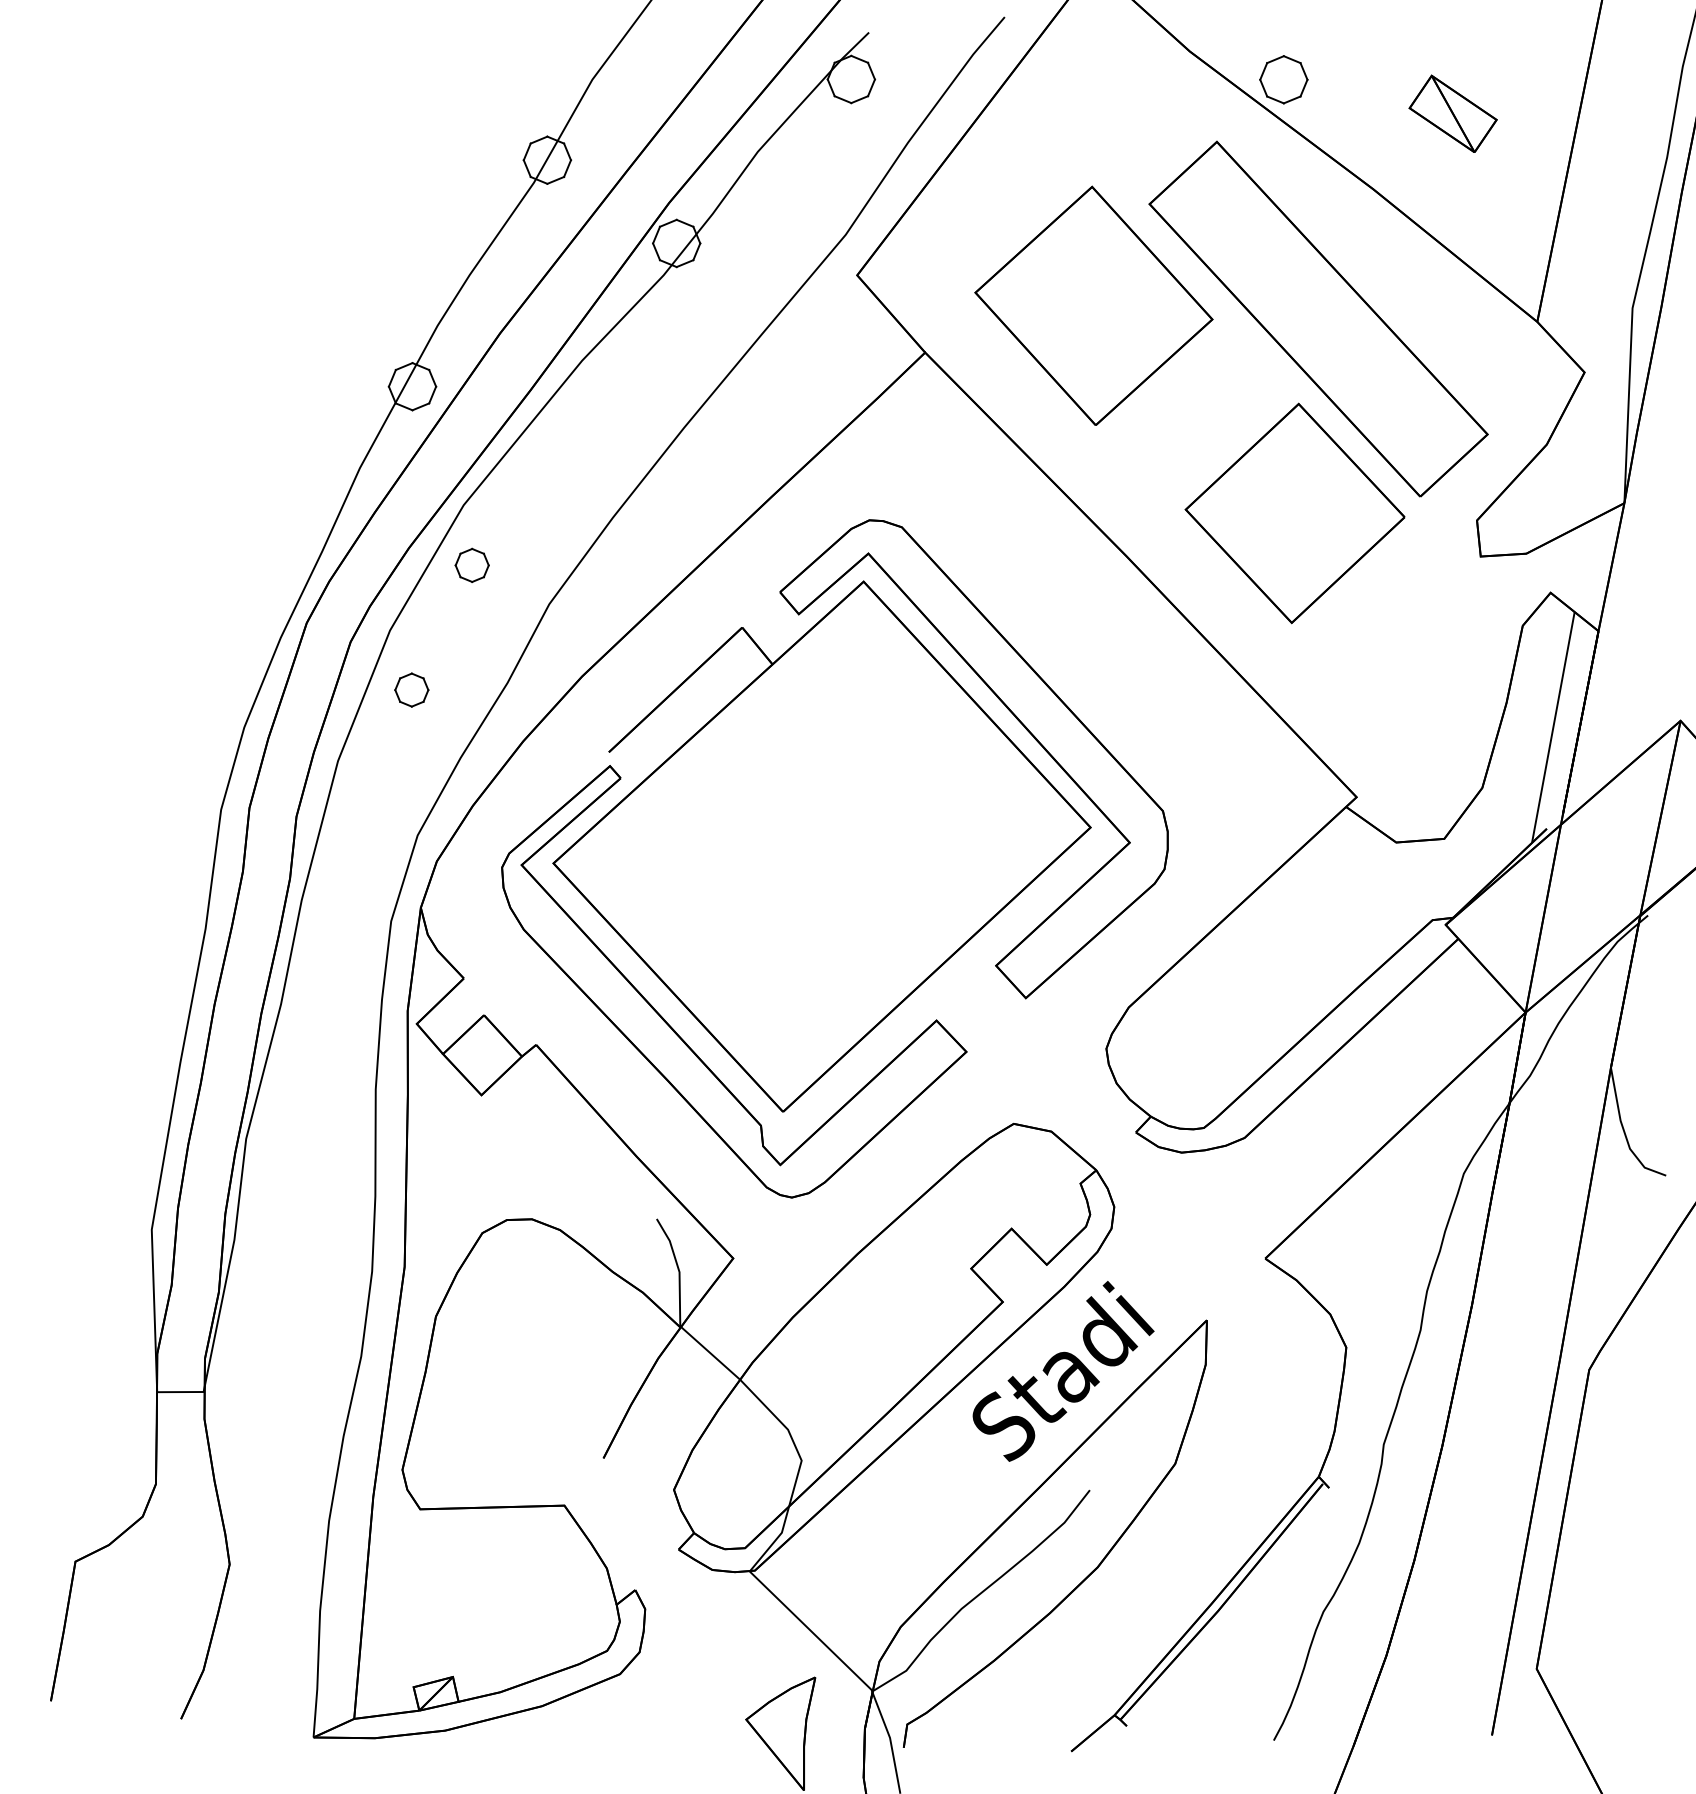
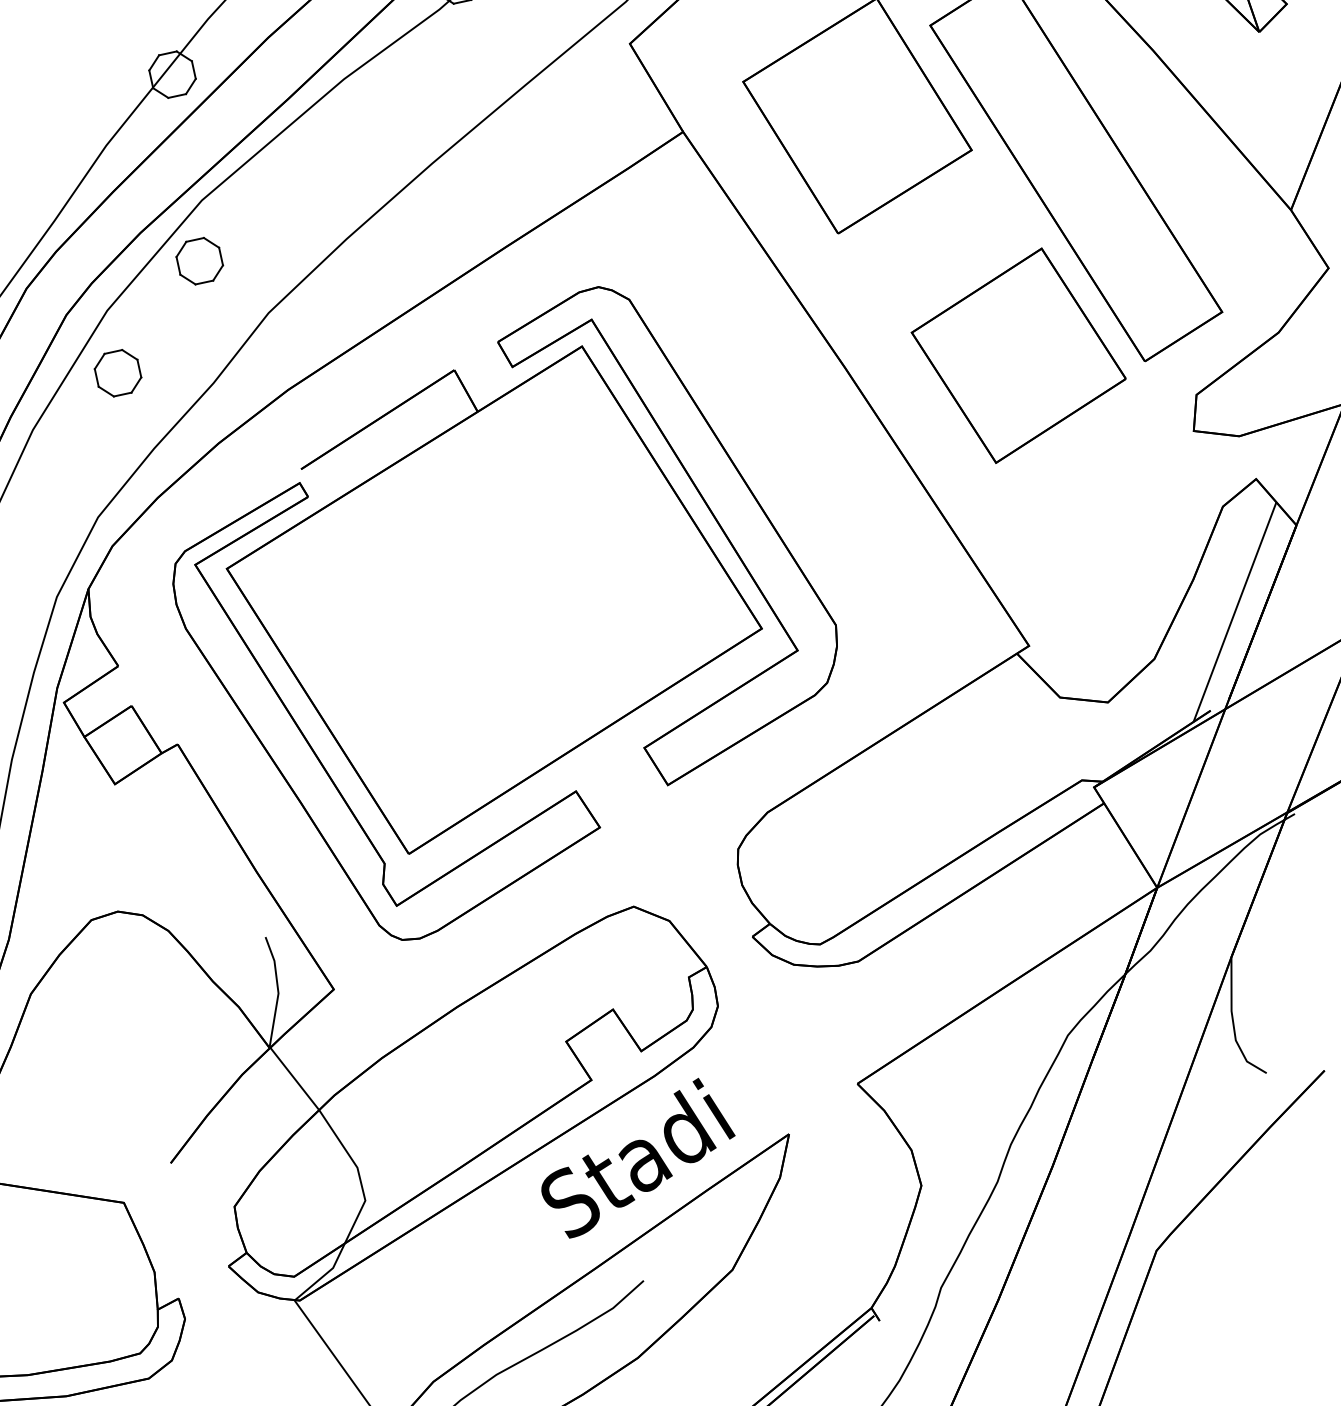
part: (471, 565) -> (198, 261), size x1.43
part: (411, 689) -> (117, 372), size x1.43

